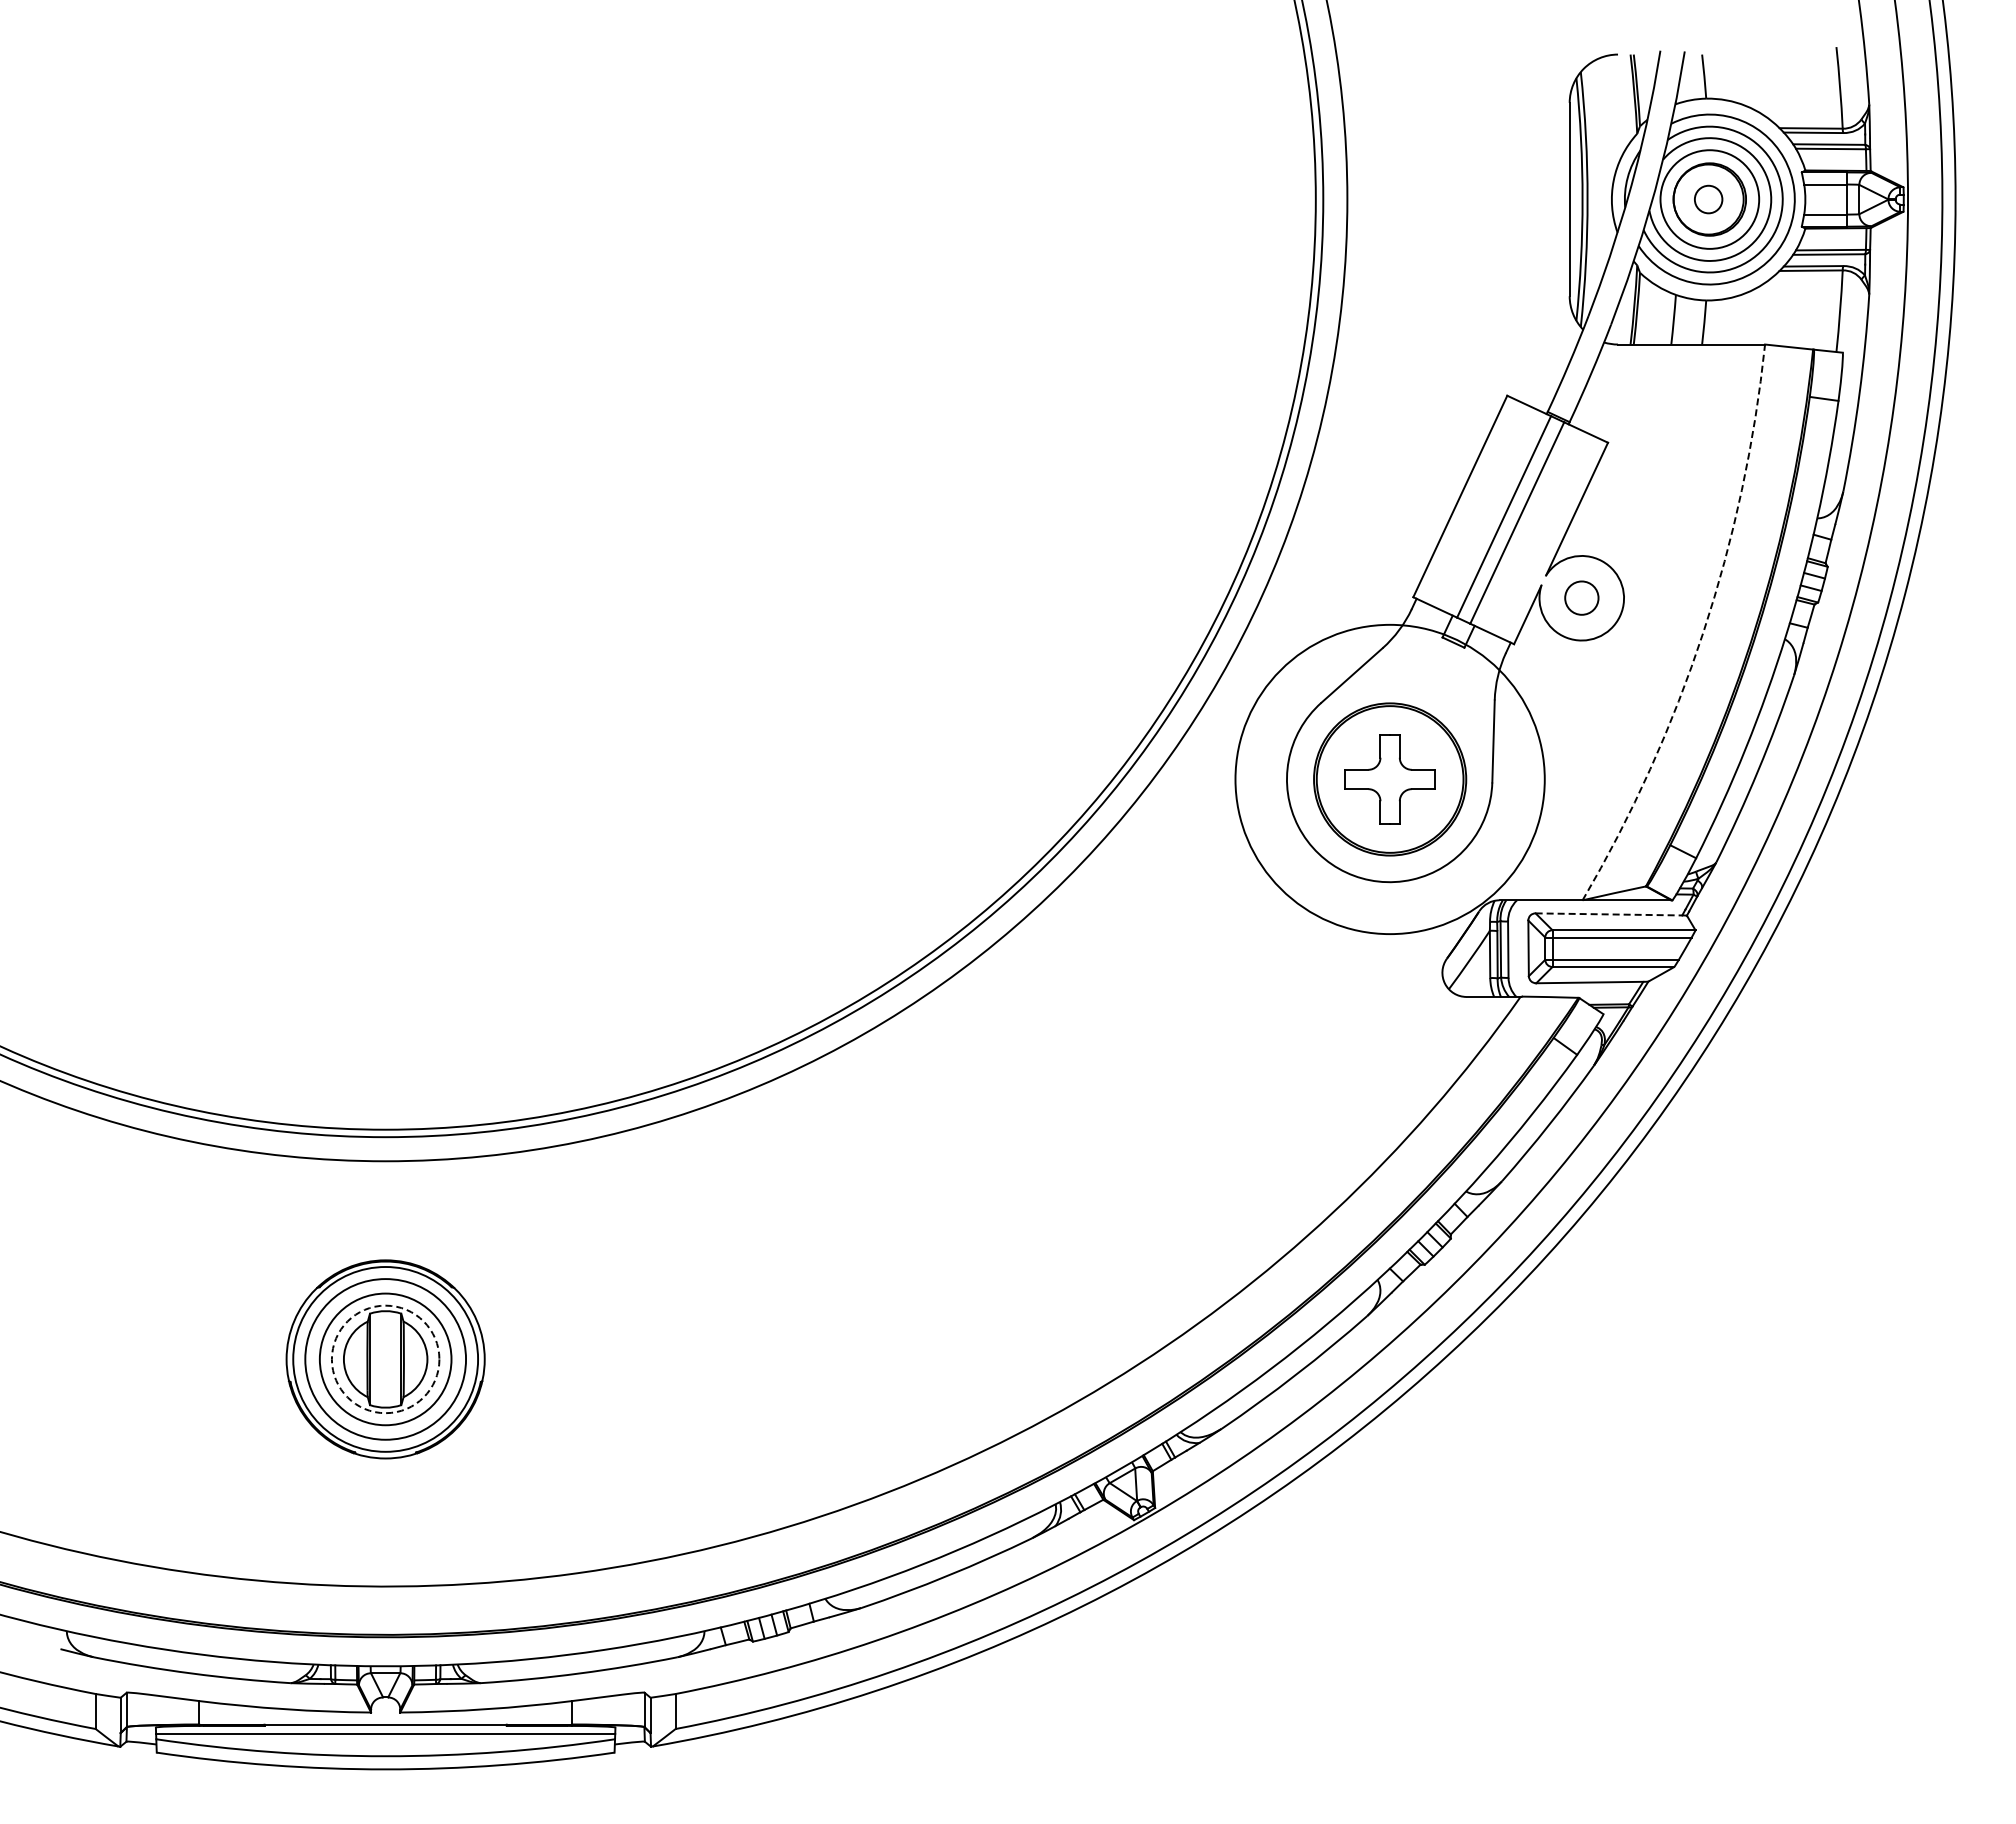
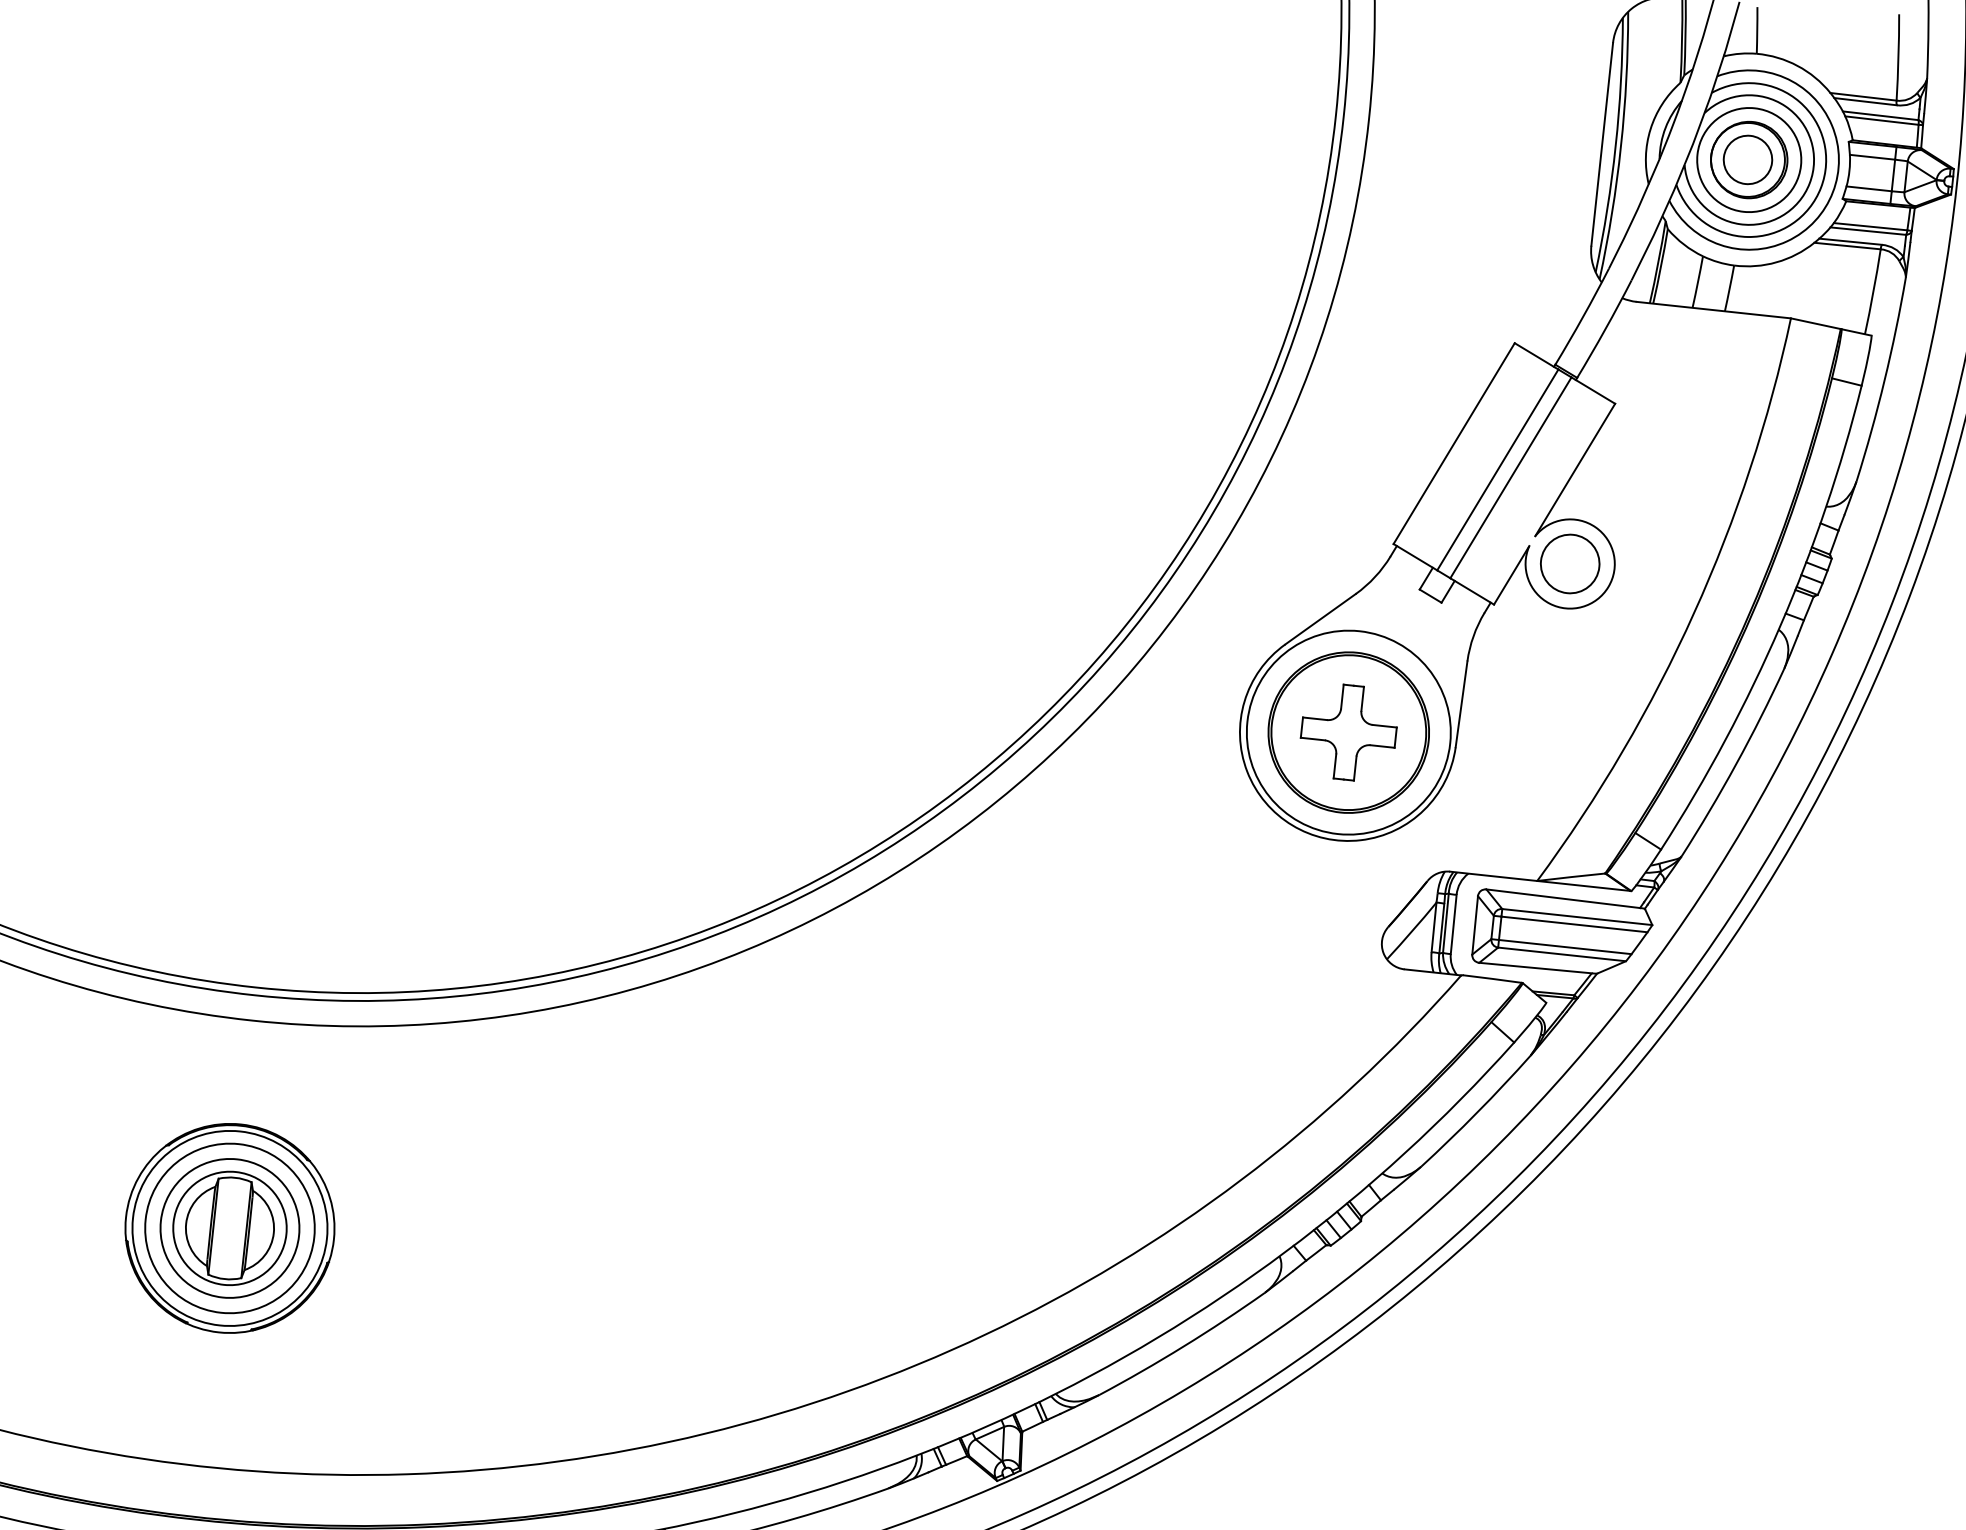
circle: (1708, 199) -> (1747, 159), size x1.67
circle: (1581, 597) -> (1569, 563), size x1.67
arc: (1703, 632) -> (1694, 613), dashed -> solid
circle: (1389, 779) -> (1348, 732), size x0.62
line: (1609, 914) -> (1563, 898), dashed -> solid
circle: (385, 1359) -> (229, 1228), dashed -> solid

